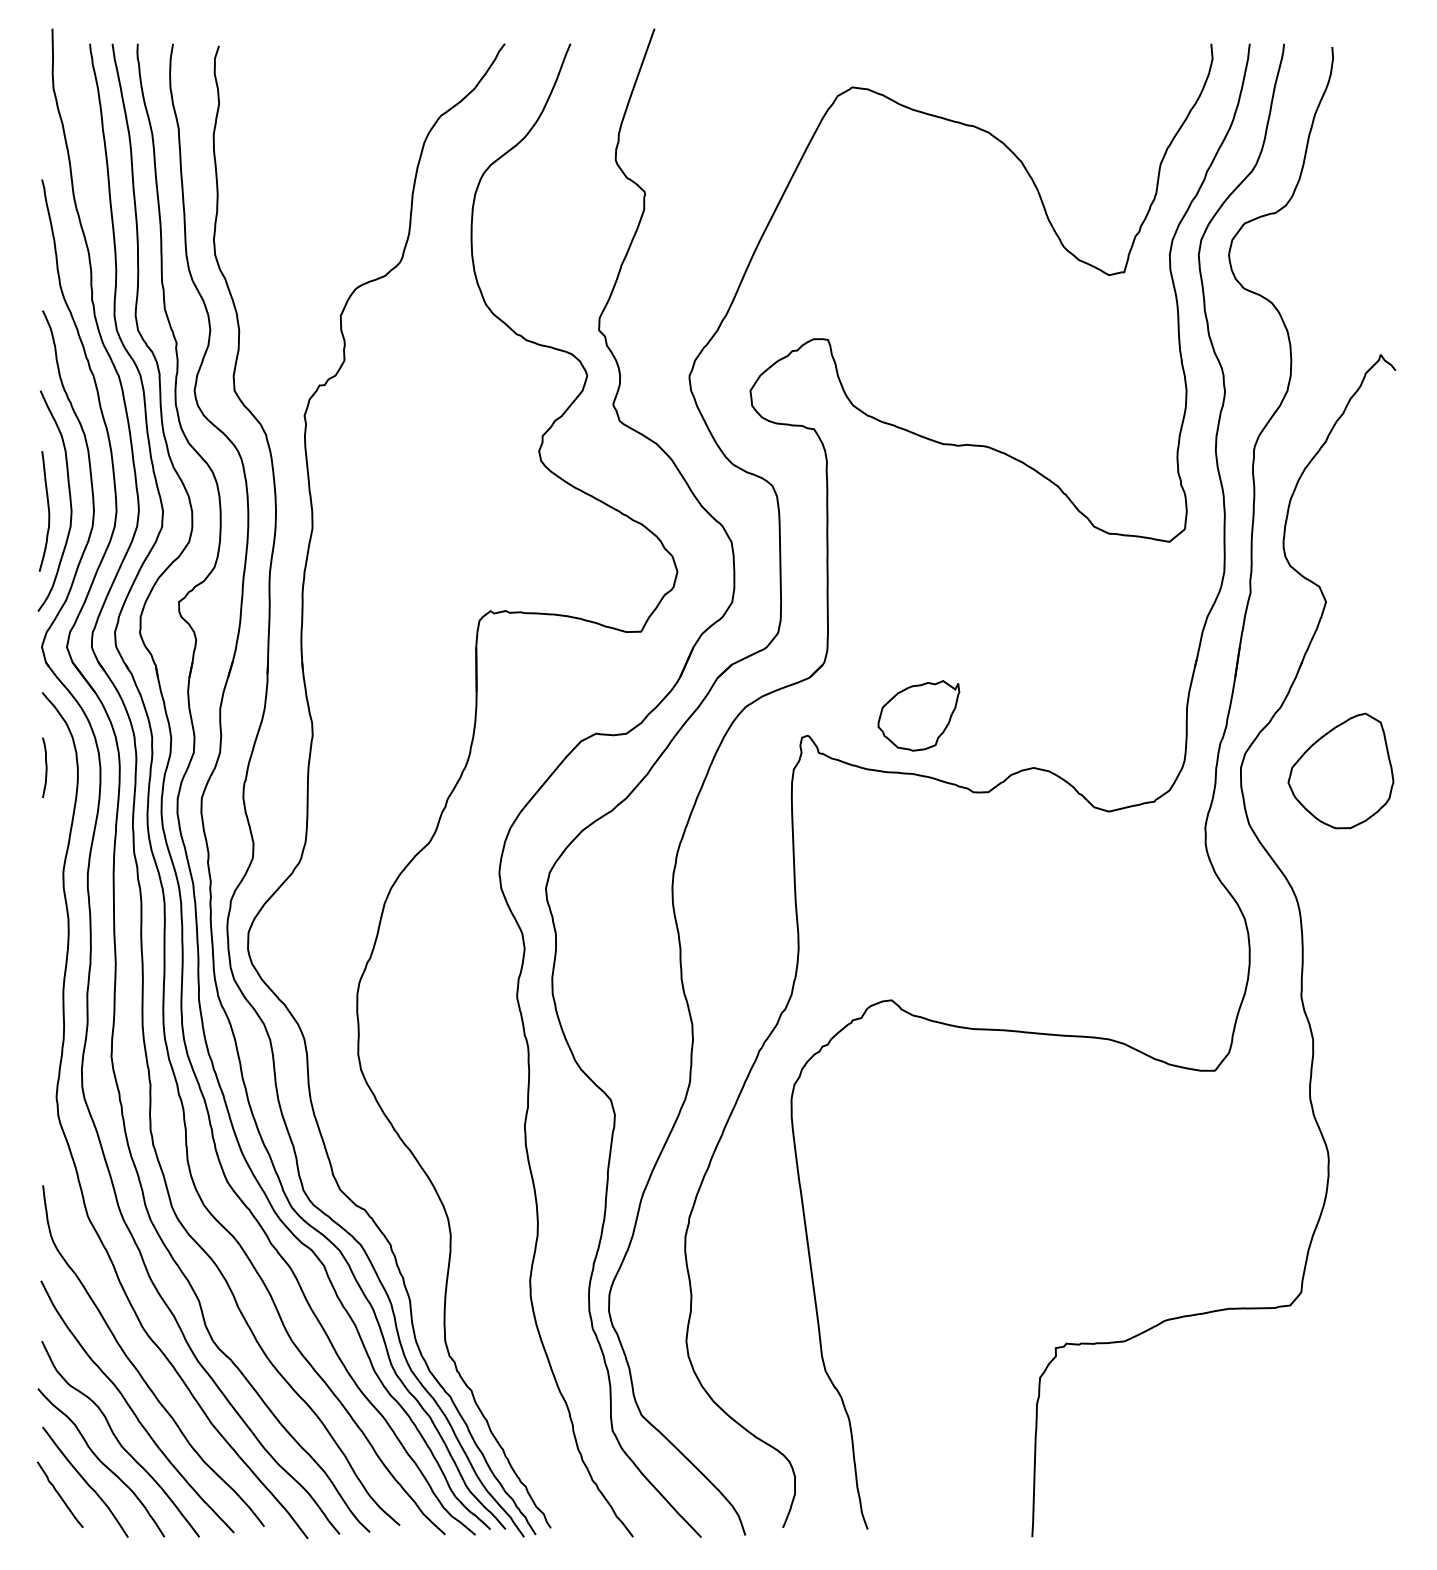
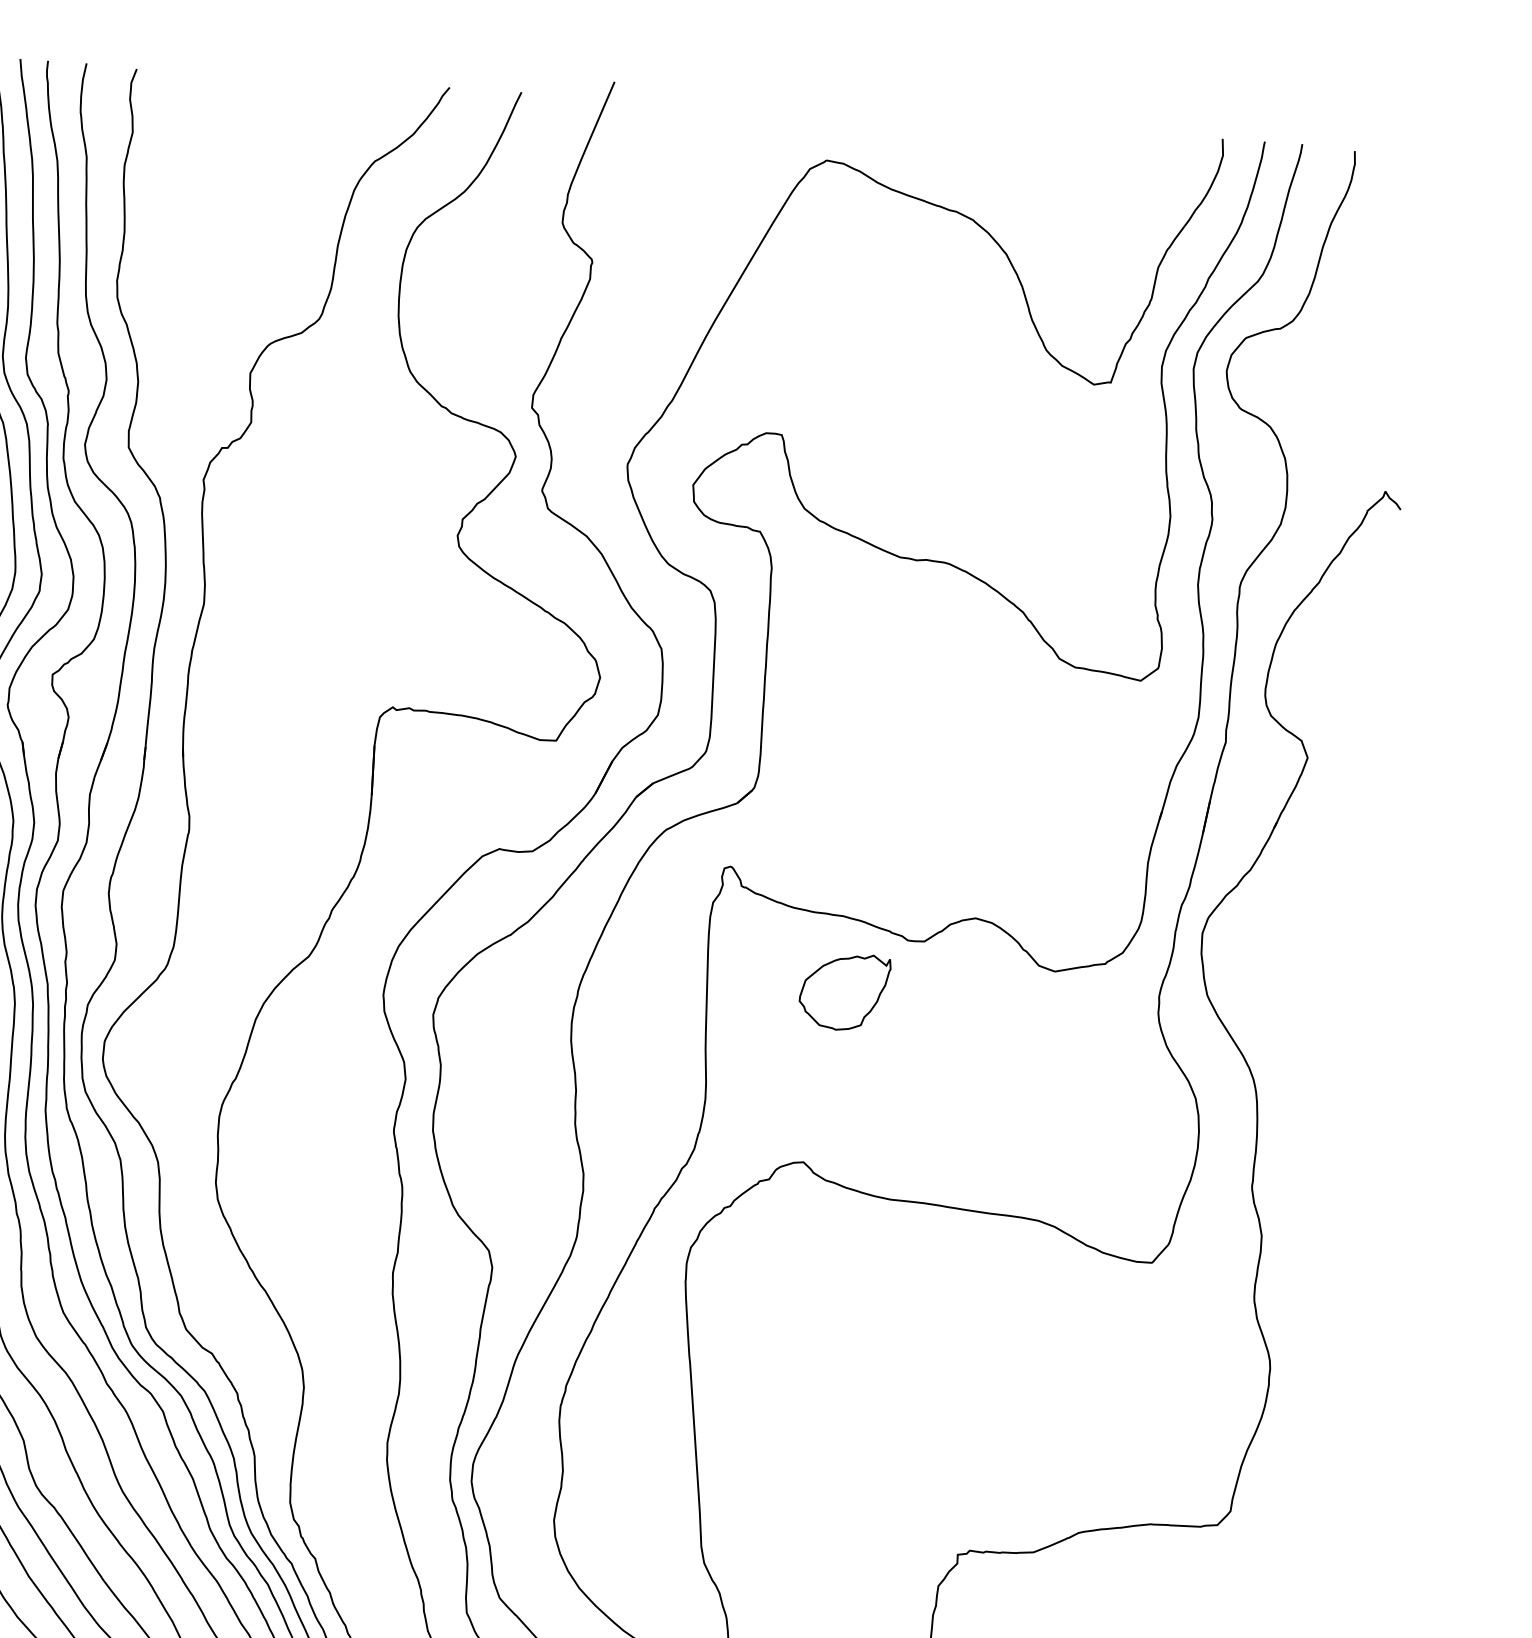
part: (918, 715) -> (844, 991), moved
part: (1340, 770) -> (1311, 943), removed

